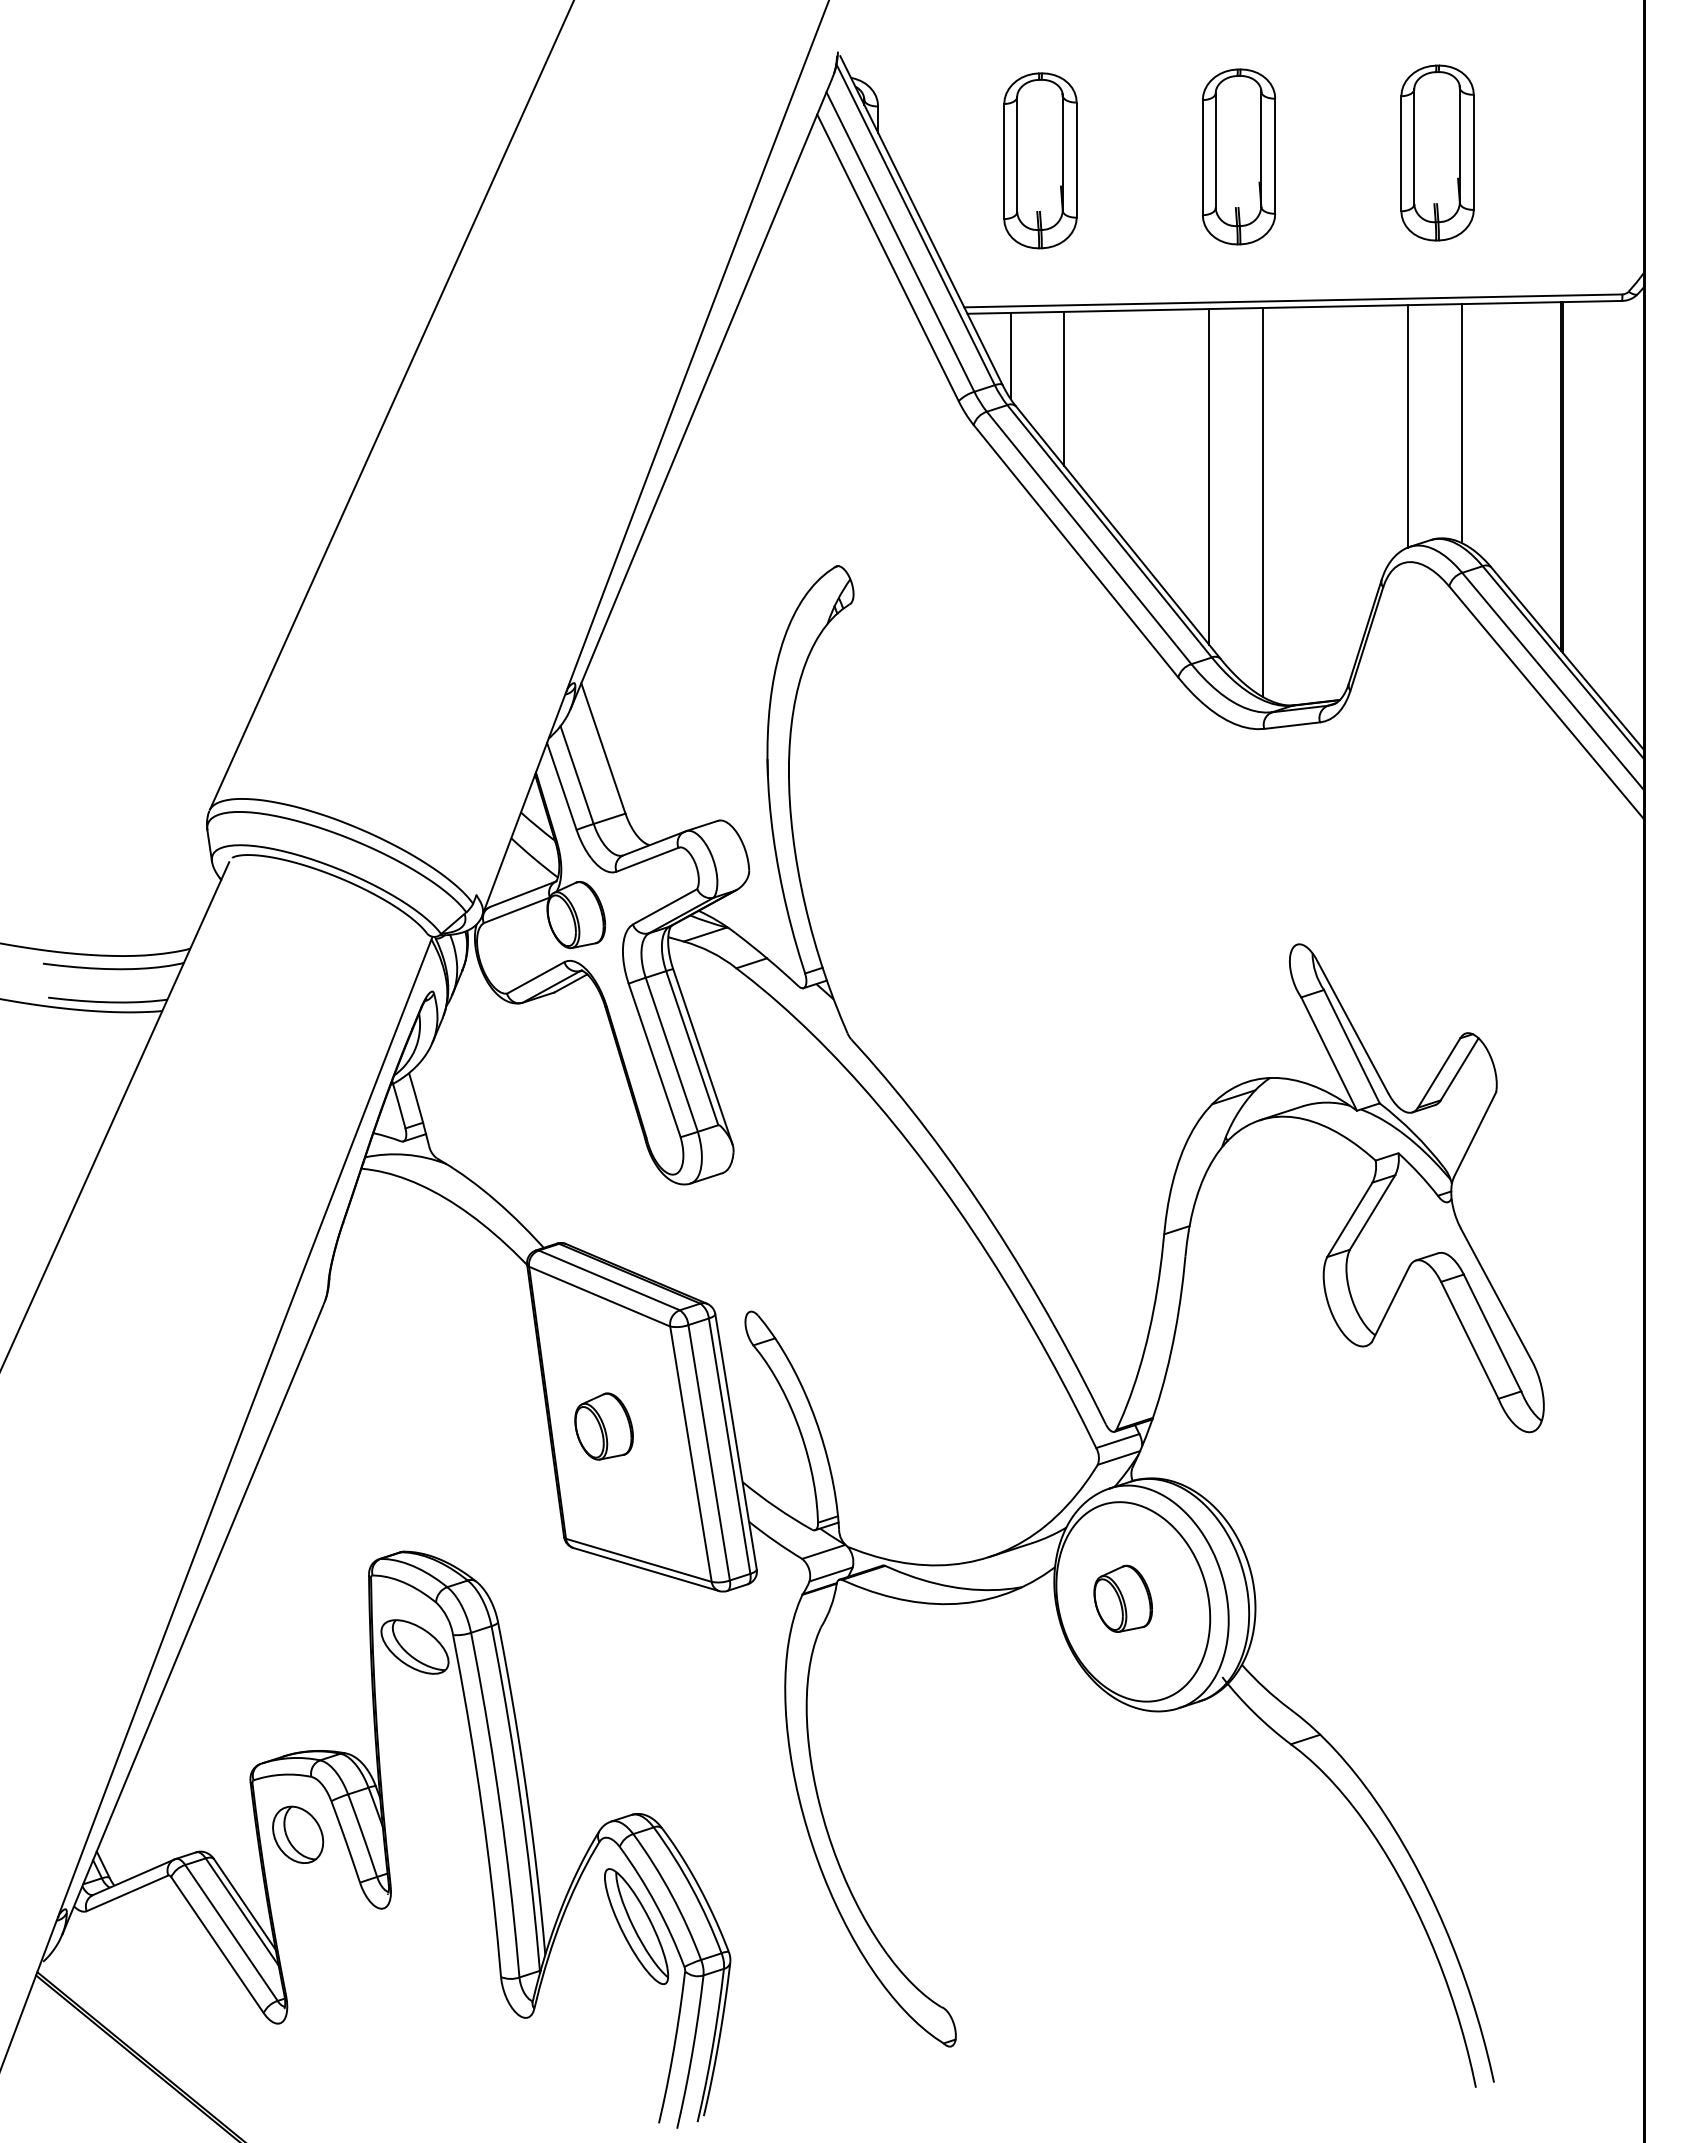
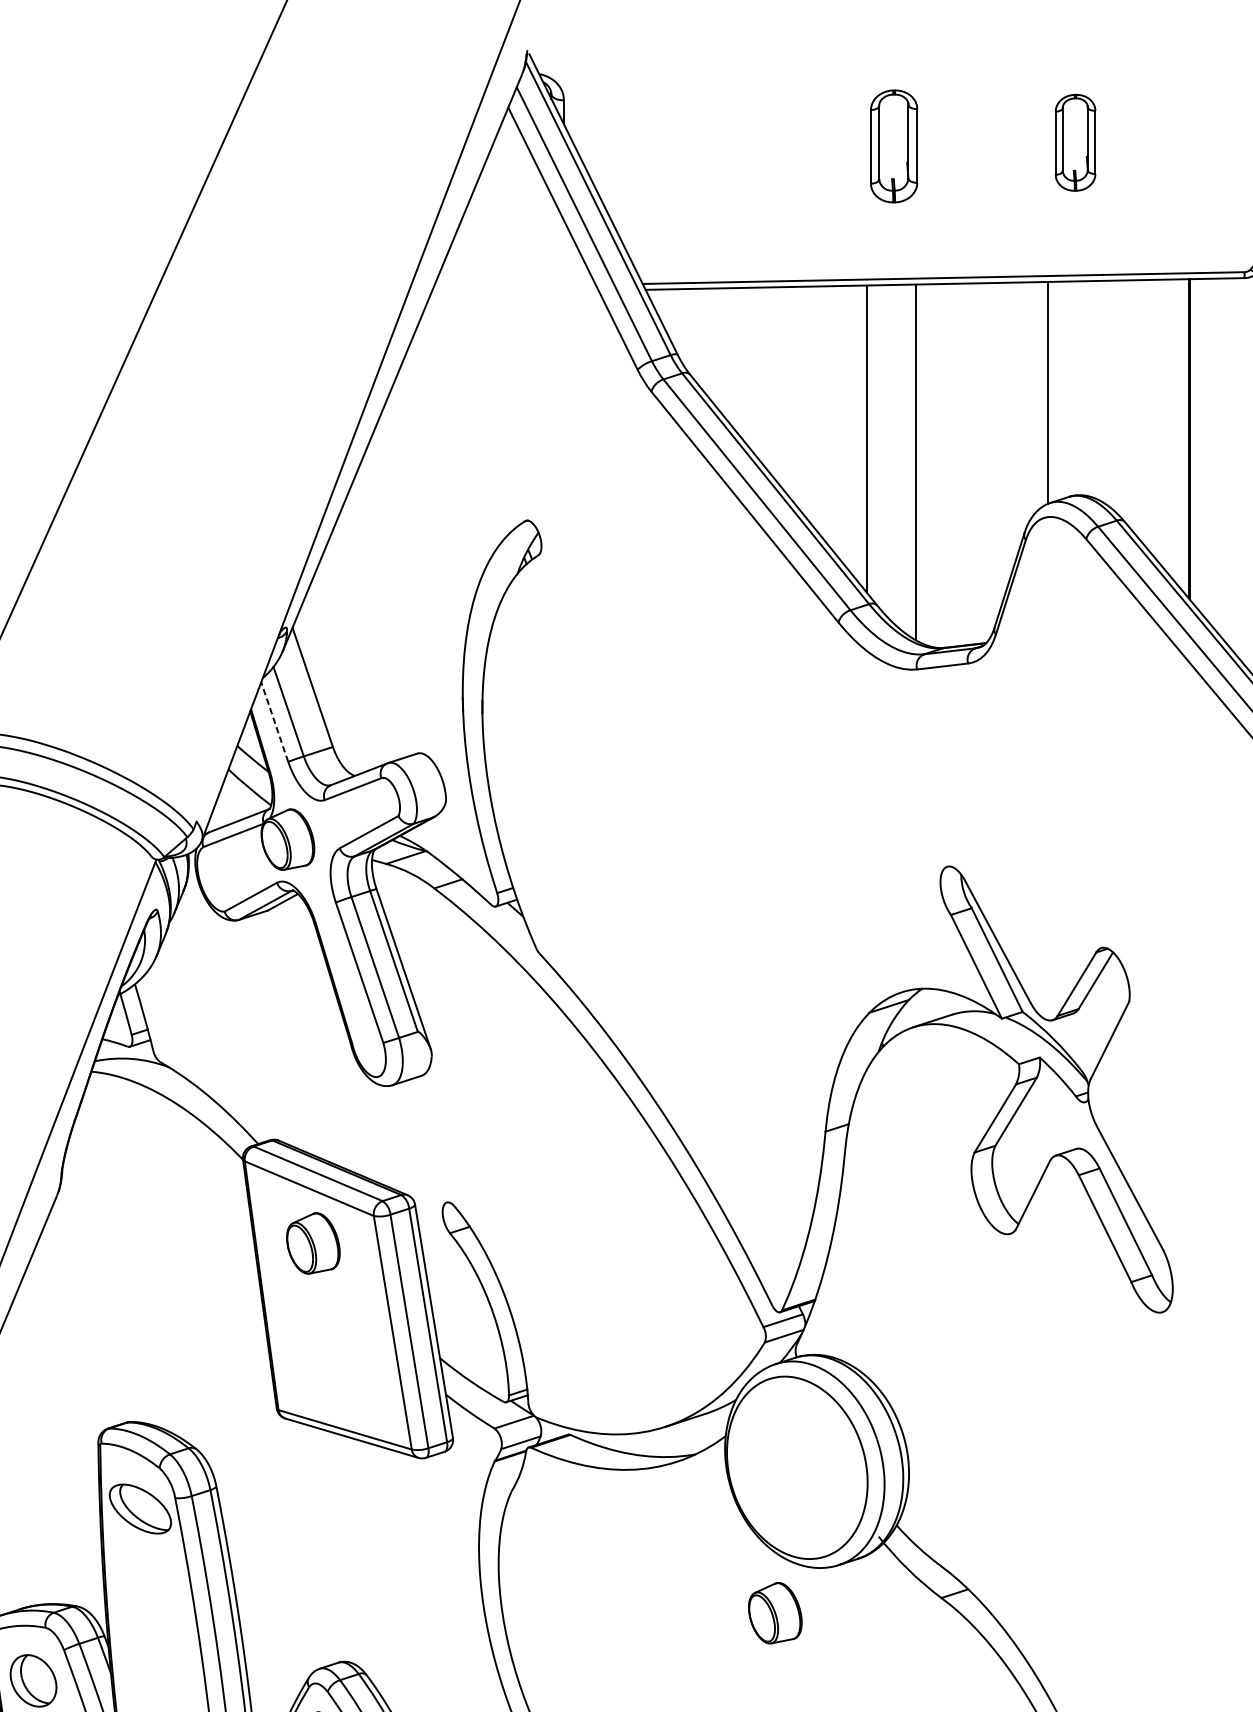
part: (1437, 152) -> (1075, 142), size x0.6
part: (1239, 156) -> (894, 146), size x0.7
part: (1040, 160) -> (712, 149), removed
line: (1010, 355) -> (685, 328), removed
line: (1064, 388) -> (734, 358), removed
line: (1461, 423) -> (1097, 390), removed
line: (561, 786) -> (274, 722), solid -> dashed
part: (603, 1426) -> (312, 1243), moved
part: (1122, 1598) -> (774, 1612), moved

